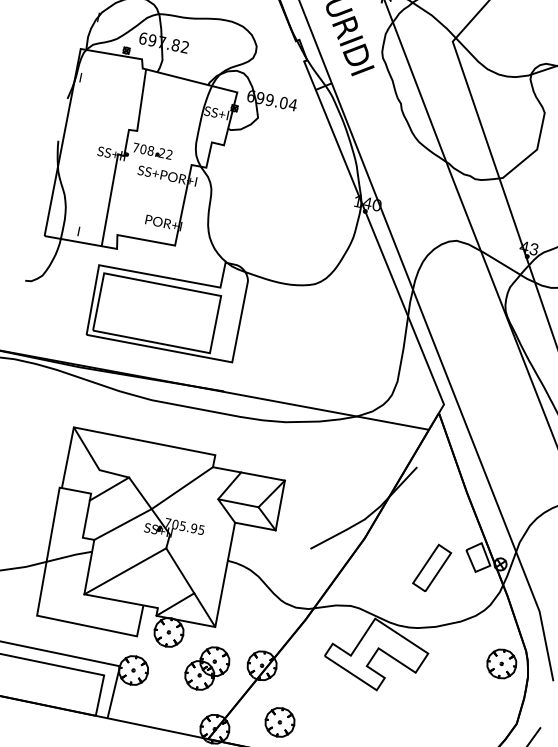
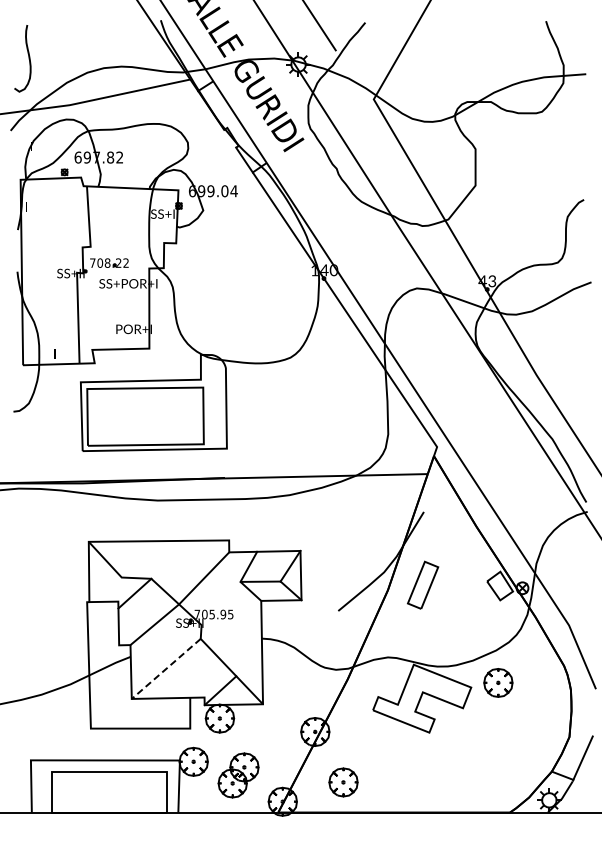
part: (432, 567) -> (423, 584), moved
line: (125, 570) -> (166, 668), solid -> dashed
part: (501, 663) -> (498, 682), moved
part: (207, 668) -> (238, 775), moved

